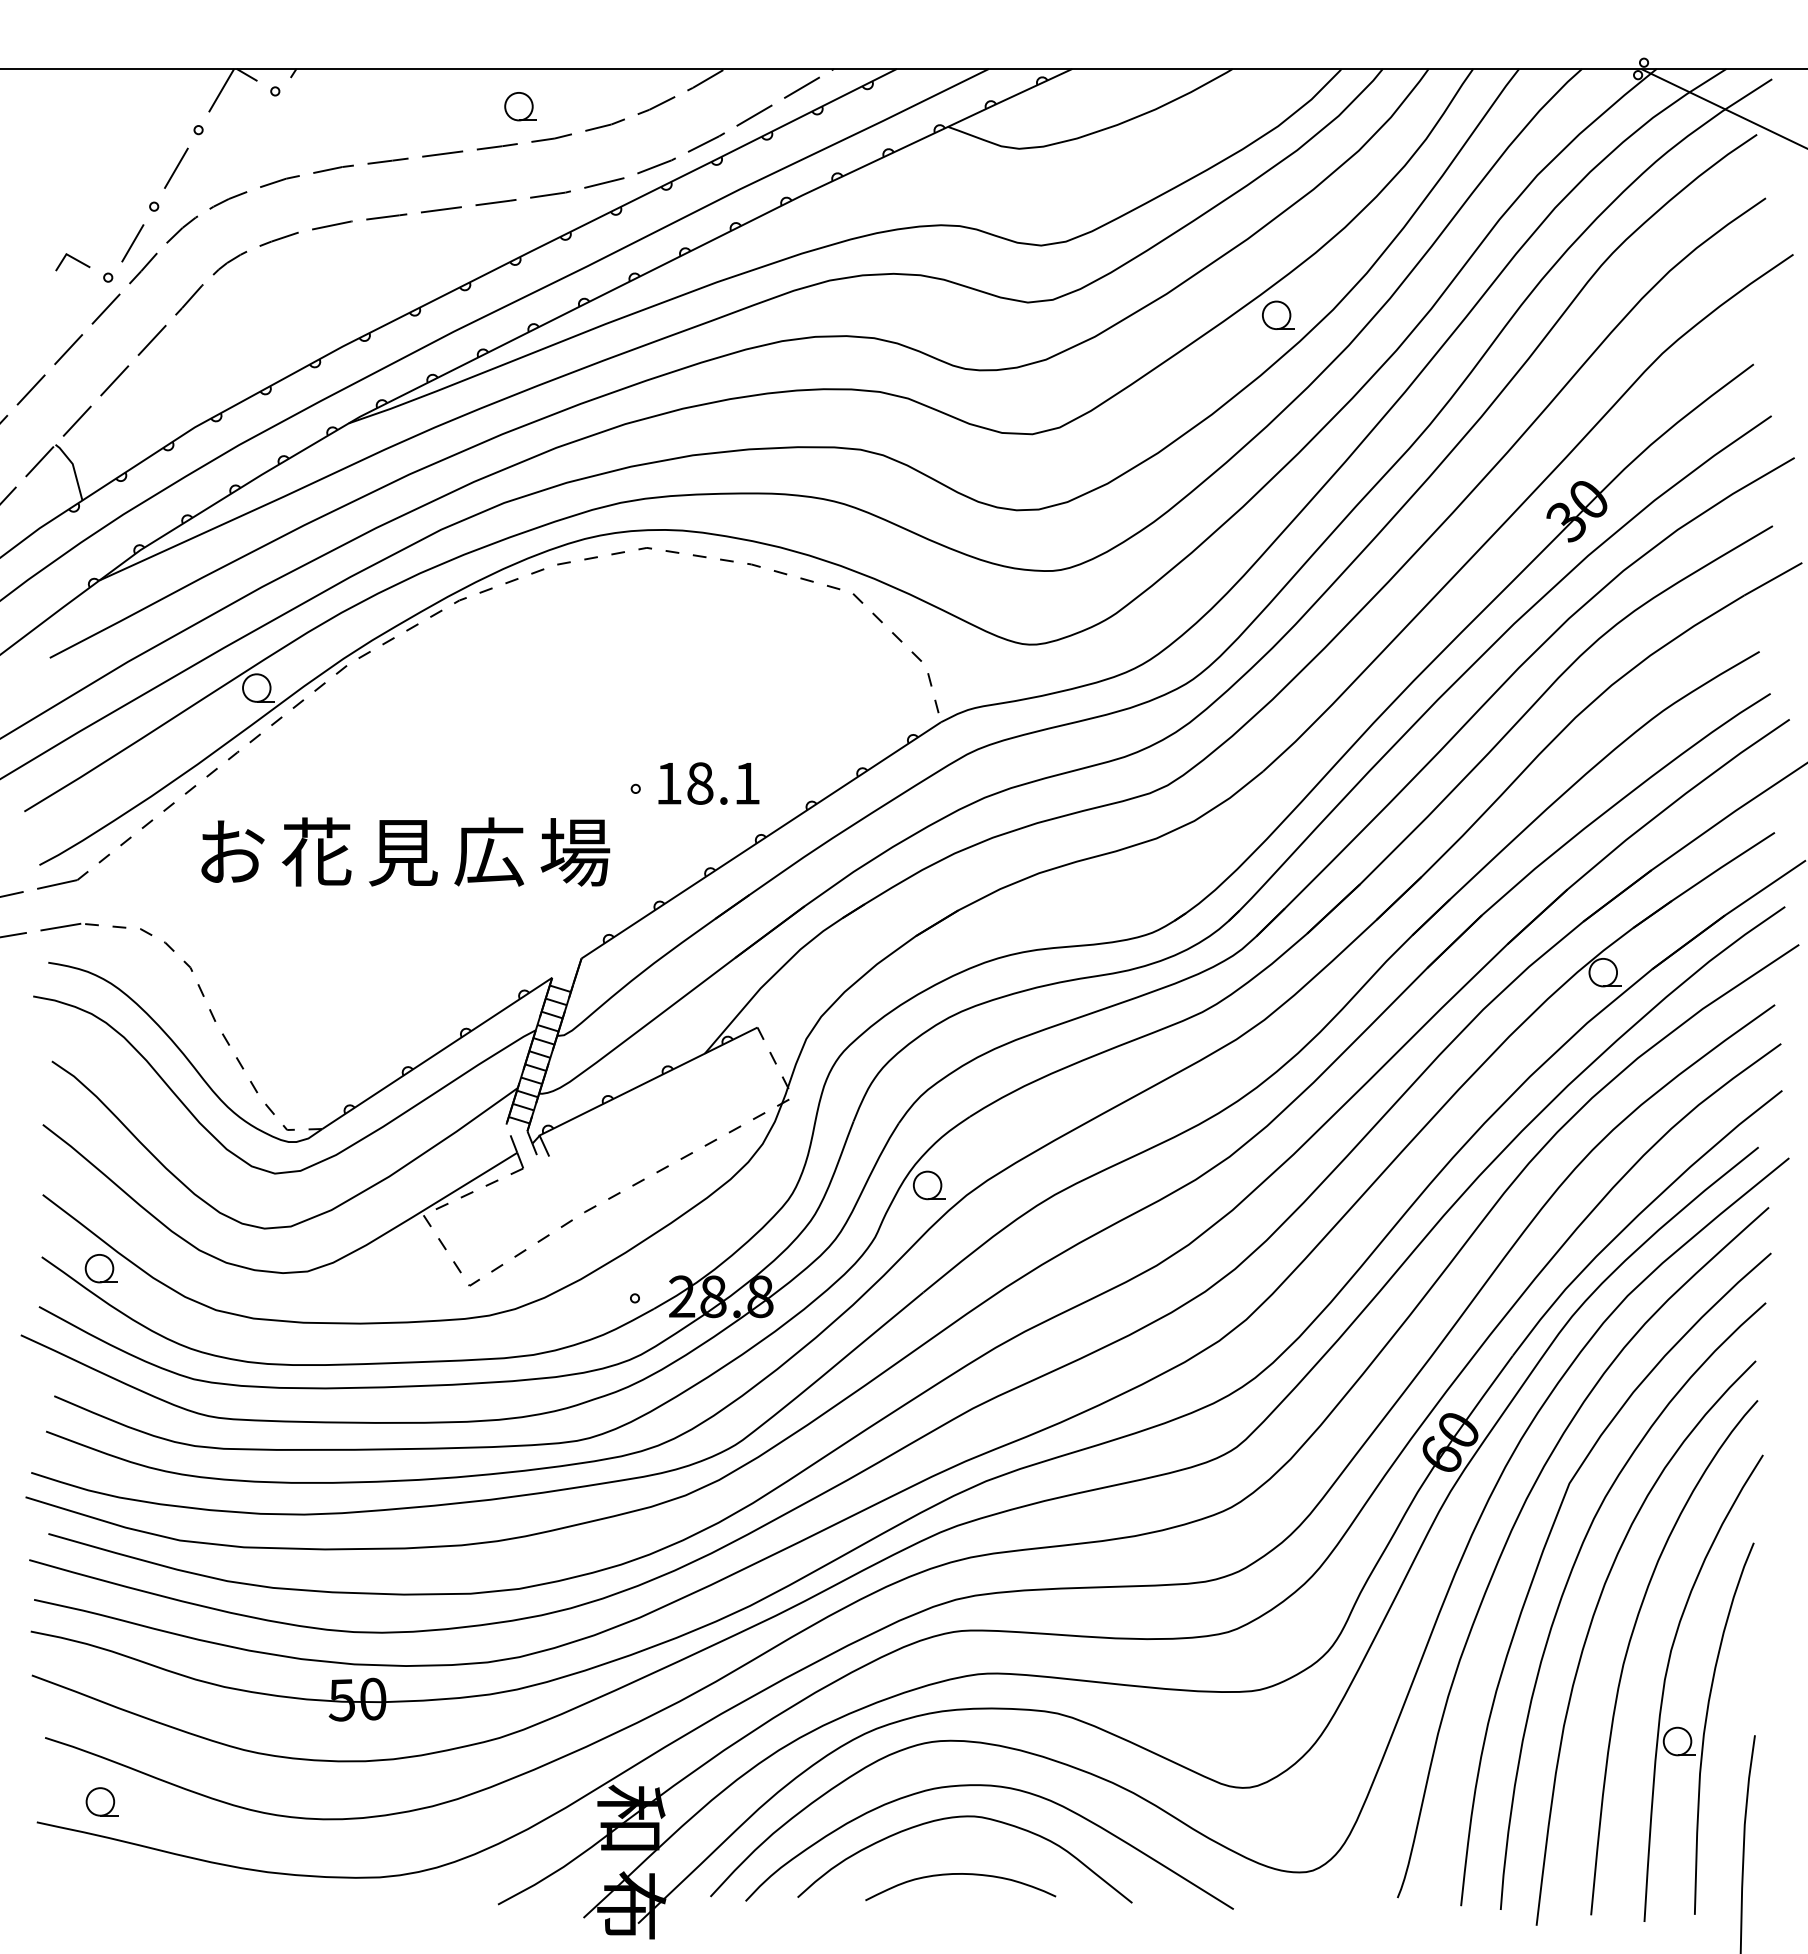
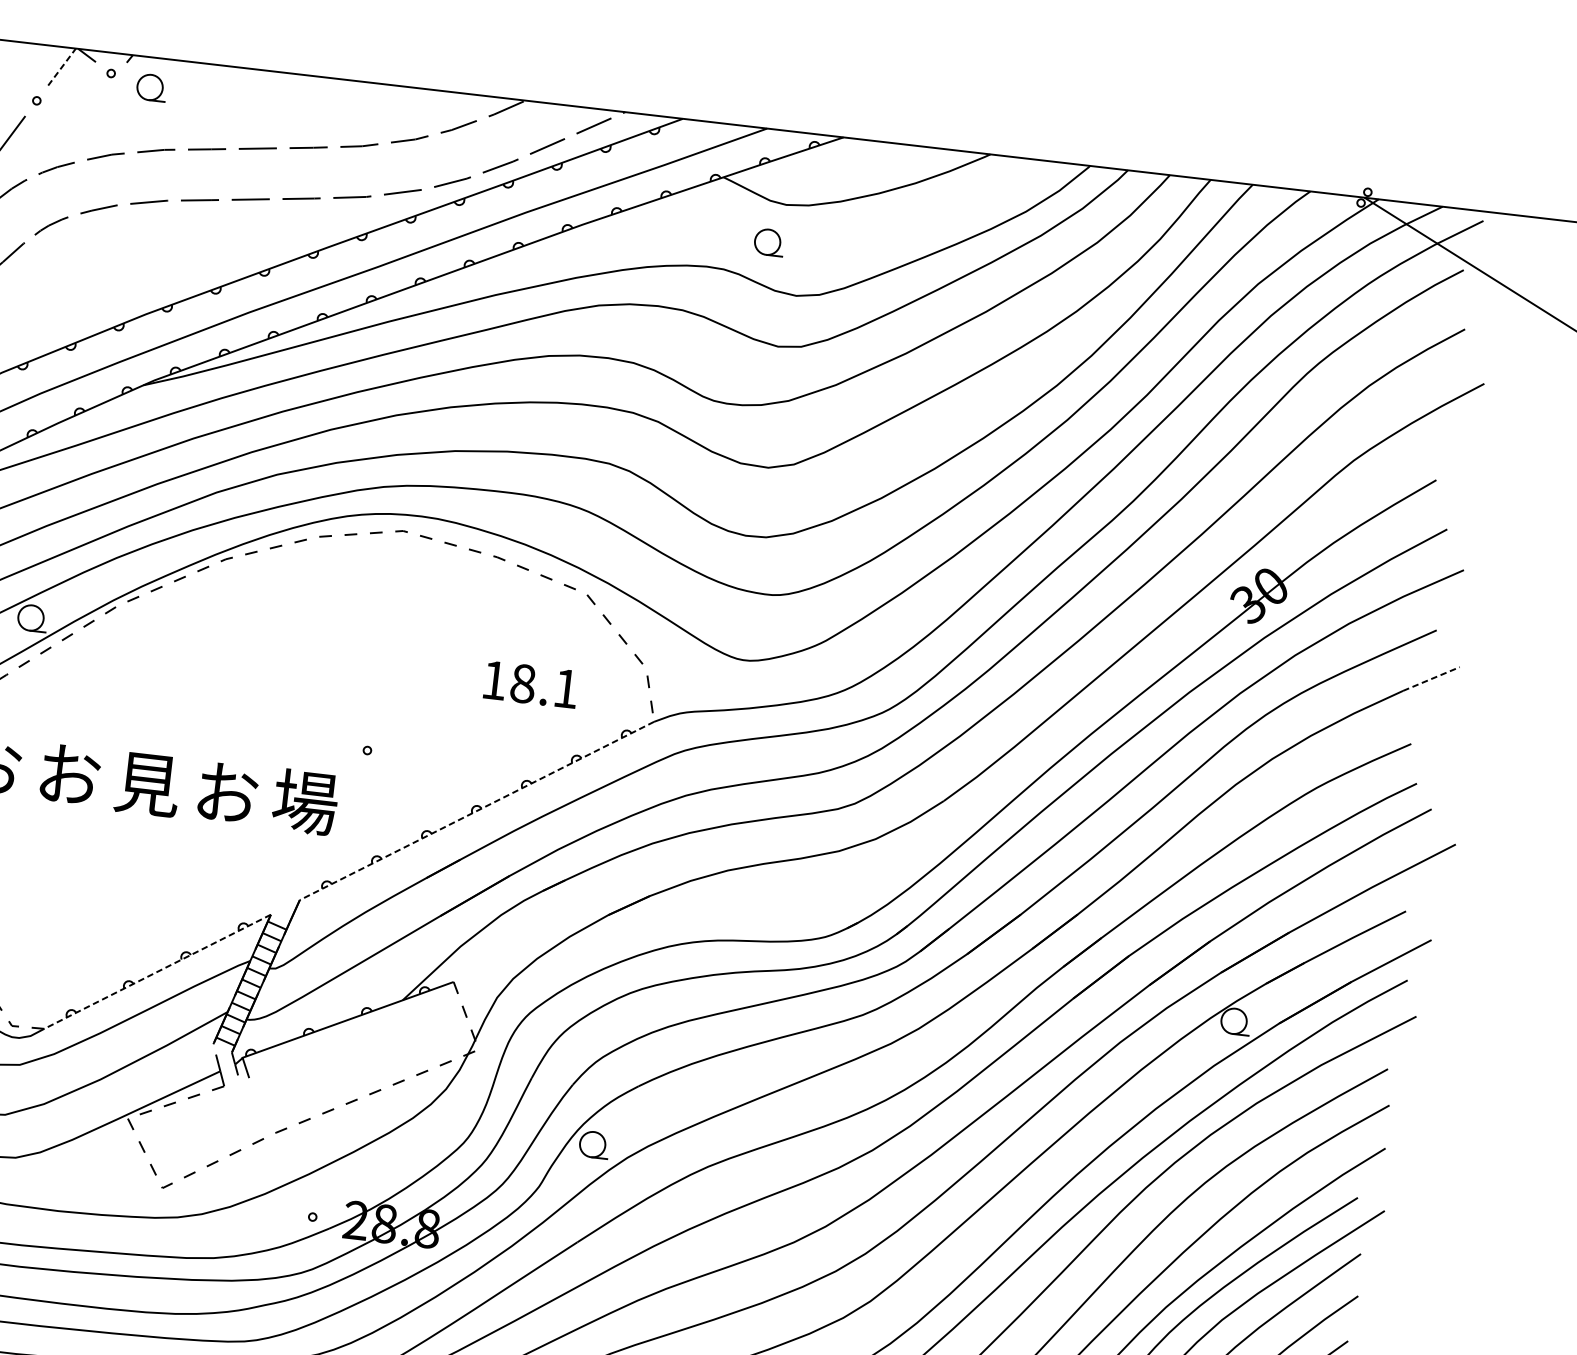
line: (221, 90) -> (62, 66), solid -> dashed
part: (520, 106) -> (151, 87), moved
part: (1278, 314) -> (769, 241), moved
line: (1773, 578) -> (1431, 678), solid -> dashed
text: (708, 783) -> (530, 684), moved
line: (760, 840) -> (476, 811), solid -> dashed
text: (316, 851) -> (68, 774), 花 -> お
text: (489, 851) -> (226, 792), 広 -> お
line: (437, 1053) -> (157, 971), solid -> dashed

